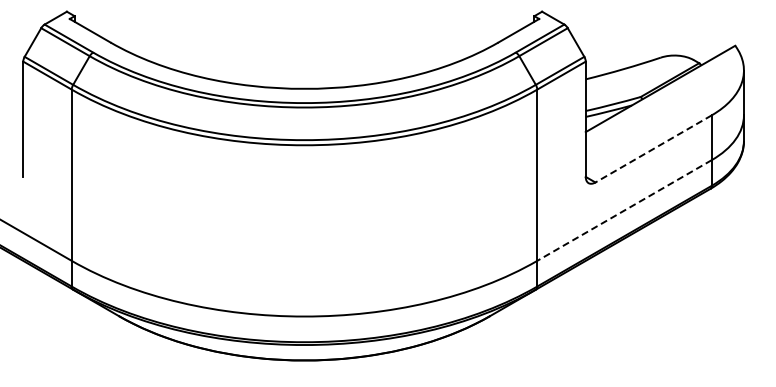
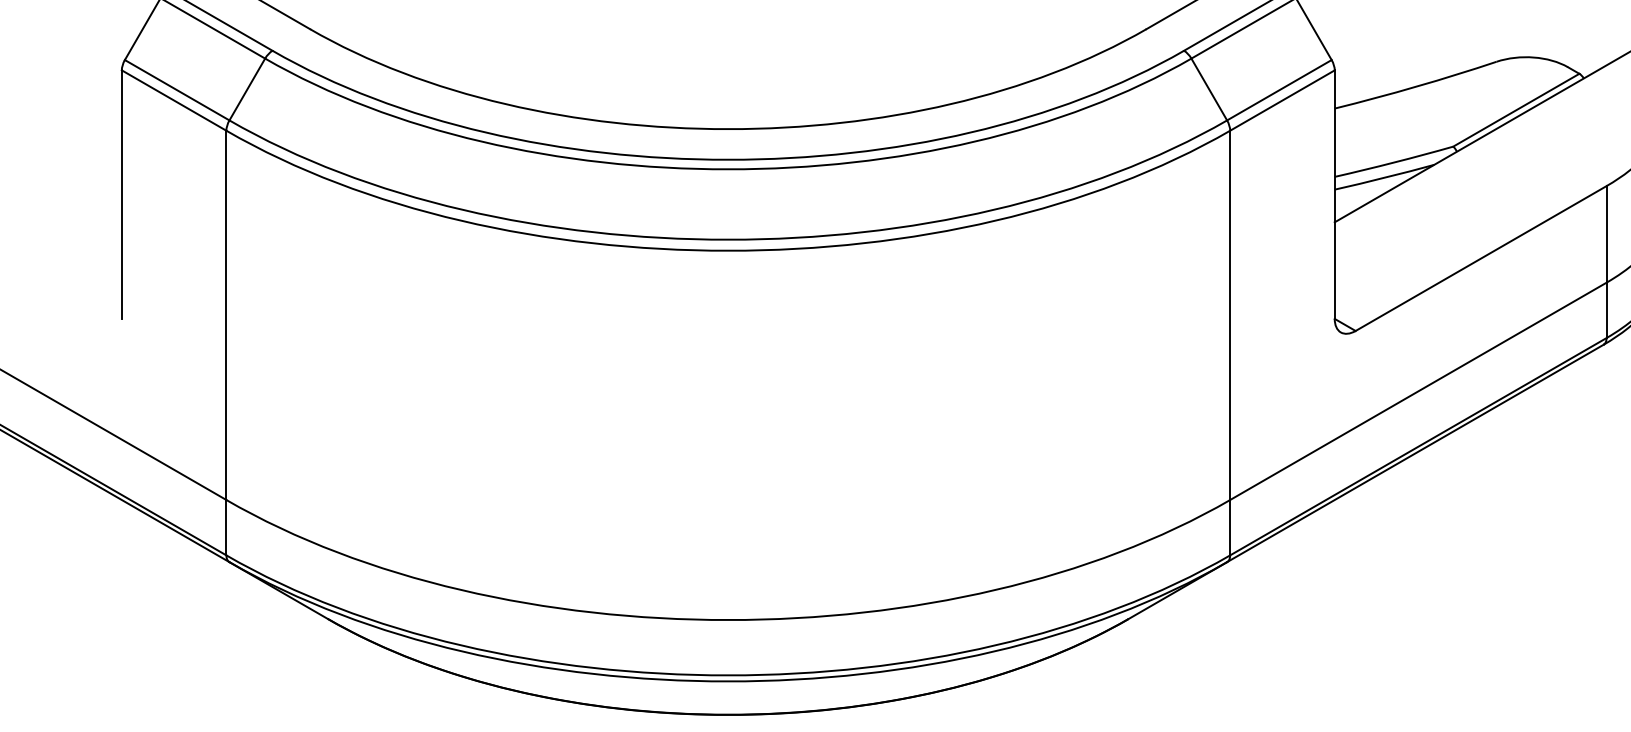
line: (653, 149) -> (1480, 259), dashed -> solid
line: (624, 210) -> (1418, 391), dashed -> solid

